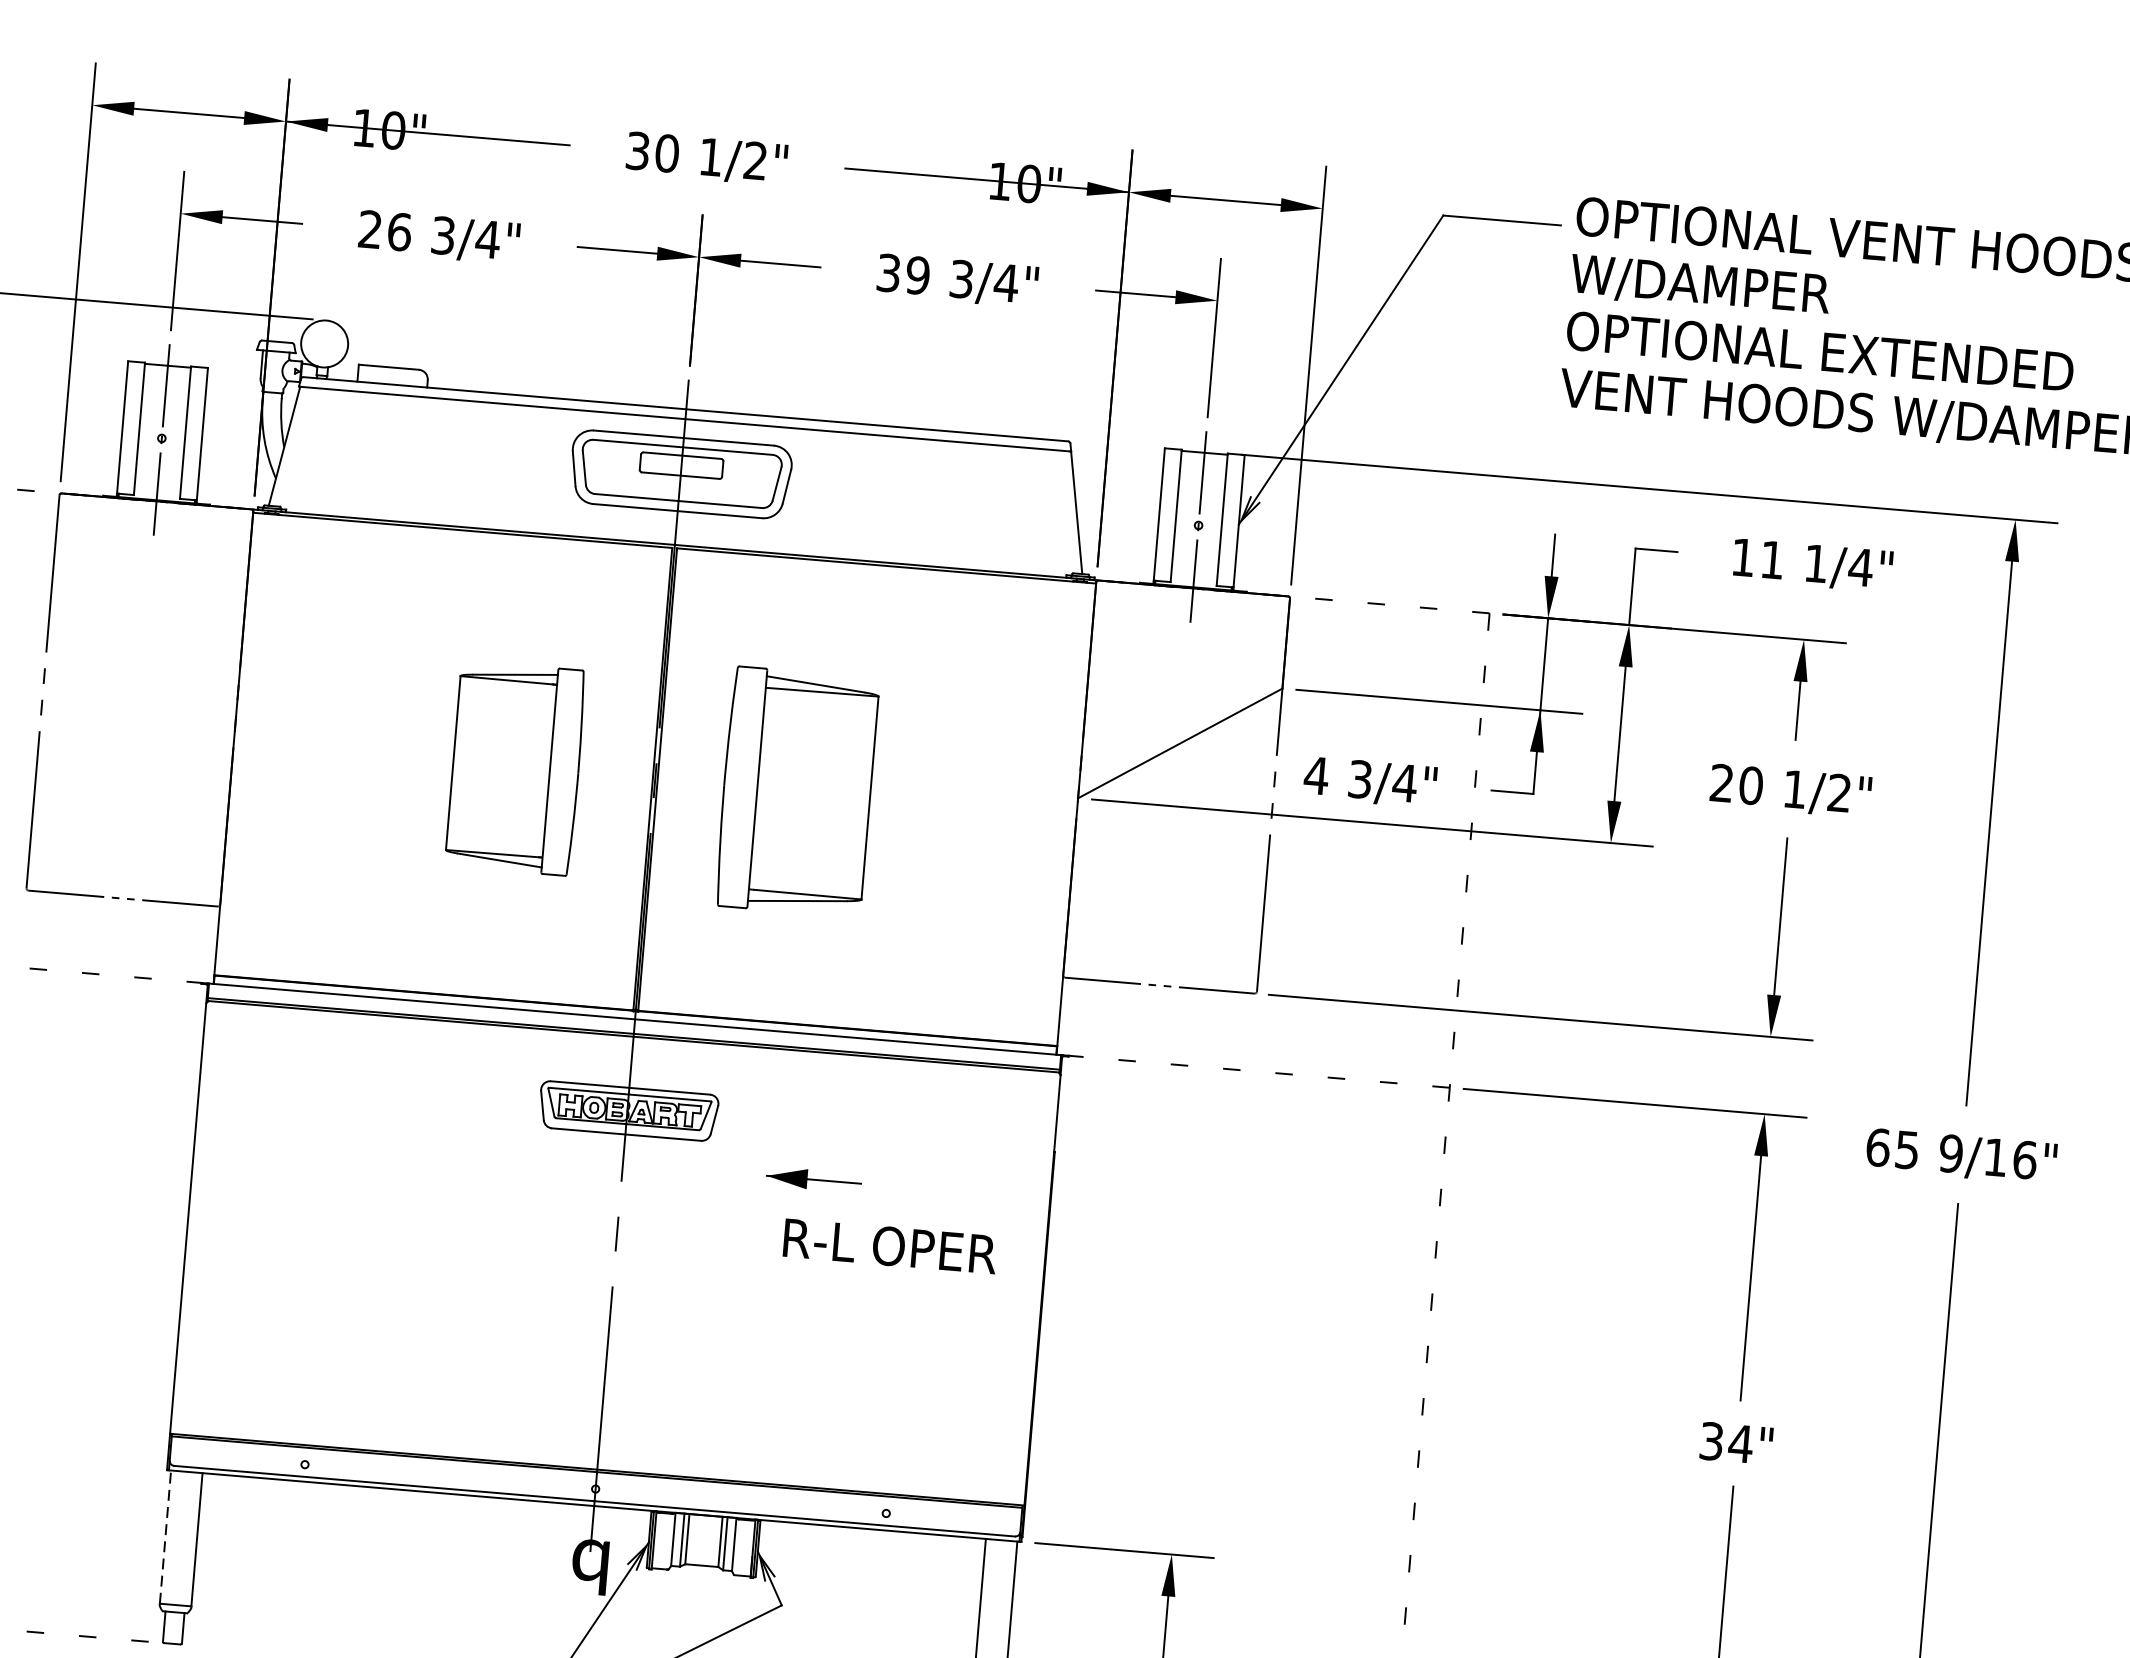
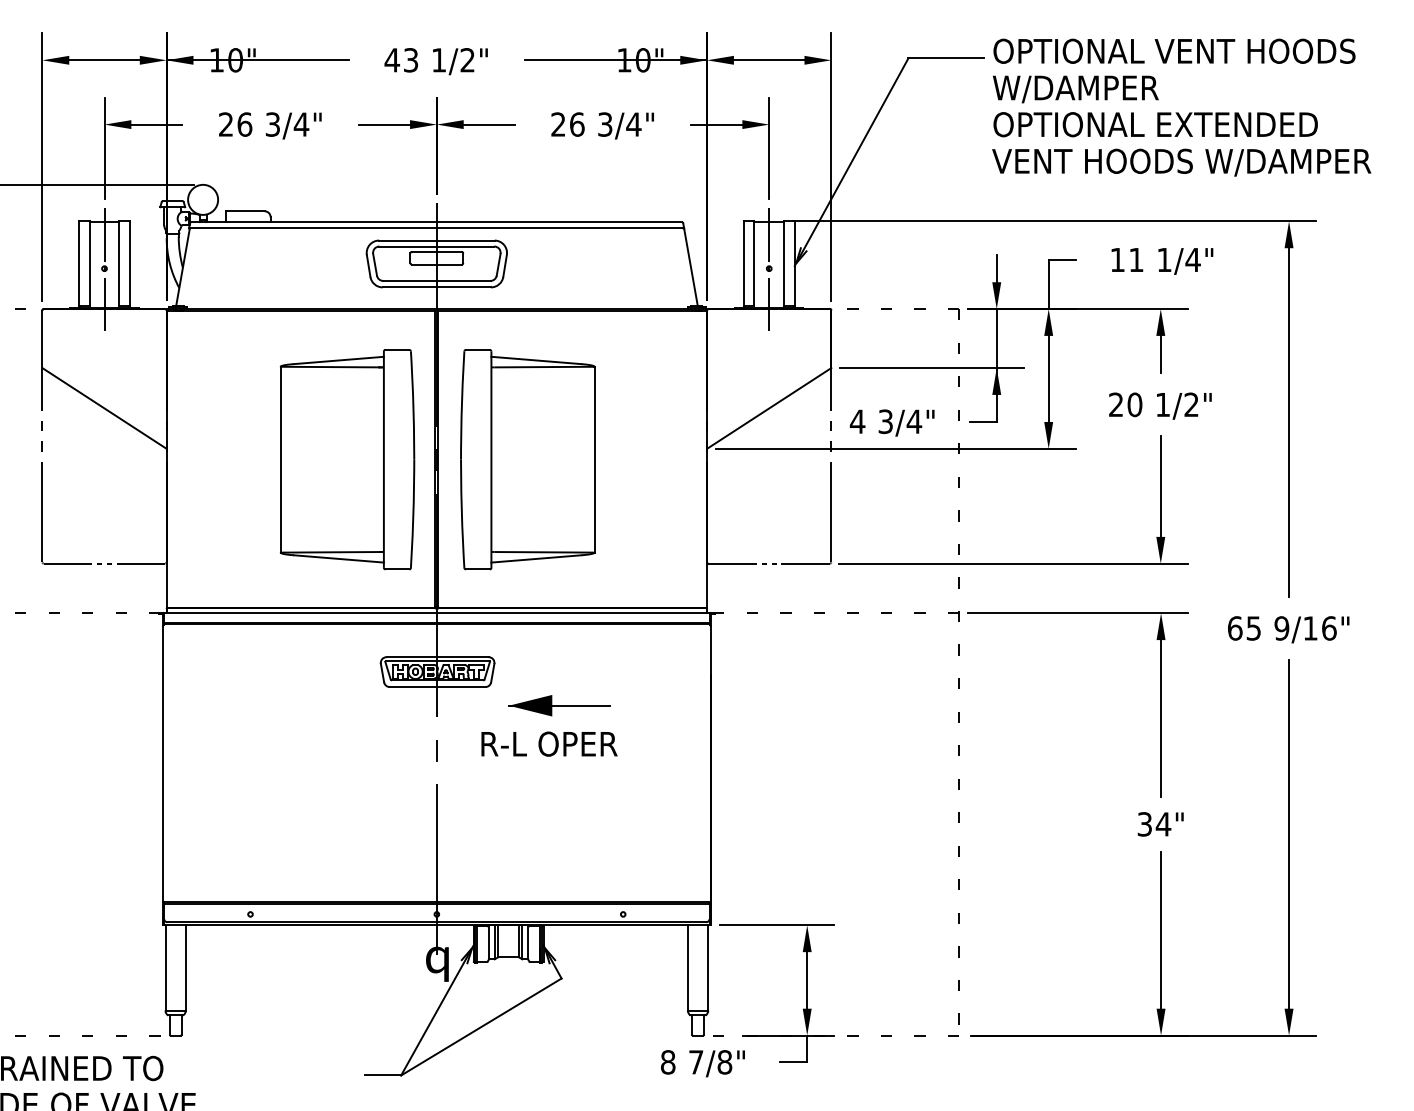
text: (652, 152) -> (401, 60), 30 -> 43
text: (902, 274) -> (567, 124), 39 -> 26
line: (143, 656) -> (104, 408), added
part: (515, 767) -> (347, 459), size x1.67
part: (796, 791) -> (527, 459), size x1.43
part: (814, 1179) -> (559, 705), size x1.67
text: (890, 1245) -> (549, 743), moved
line: (165, 1536) -> (165, 967), dashed -> solid

